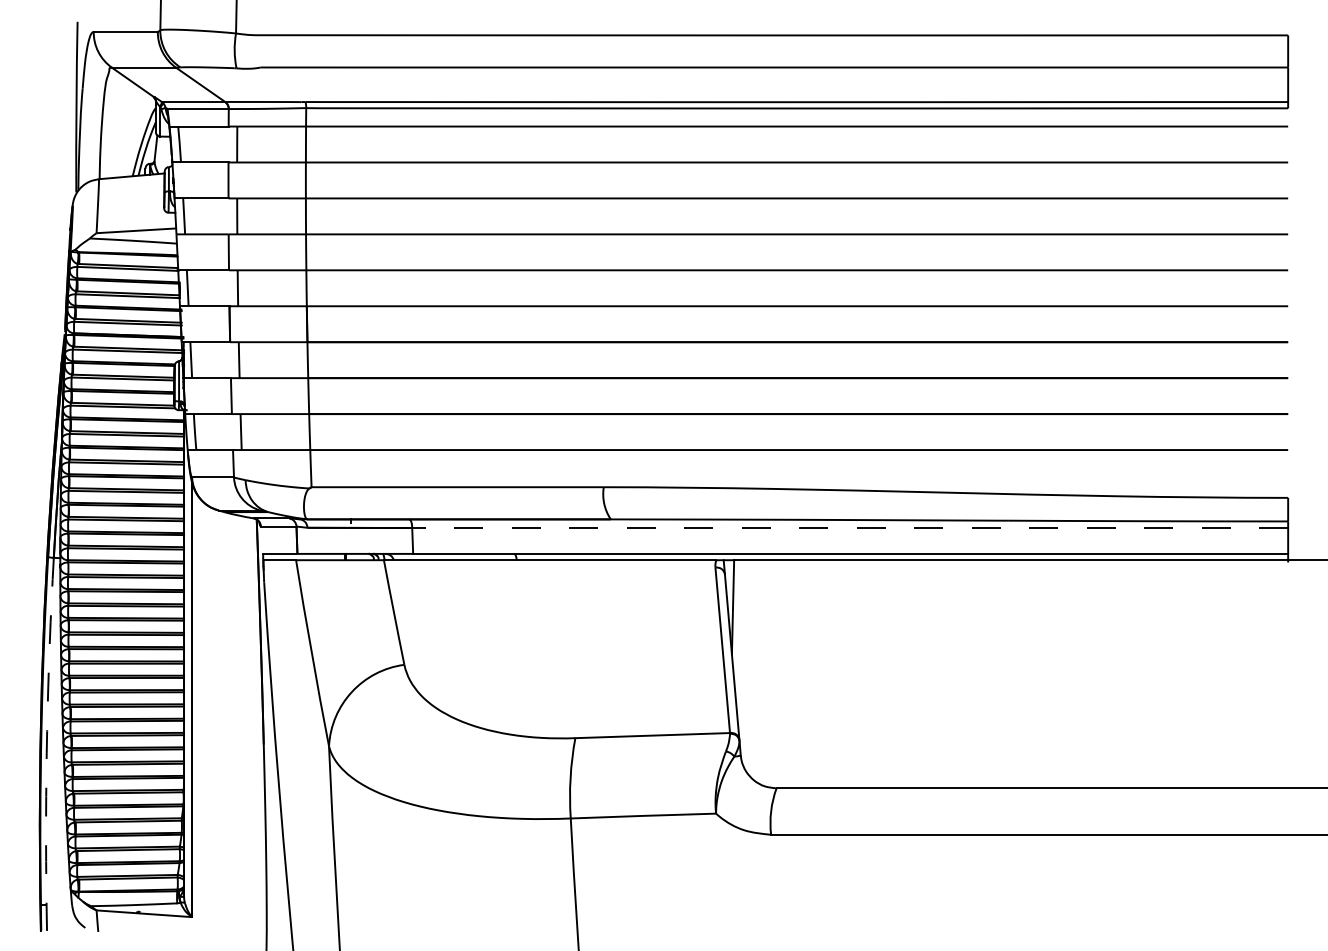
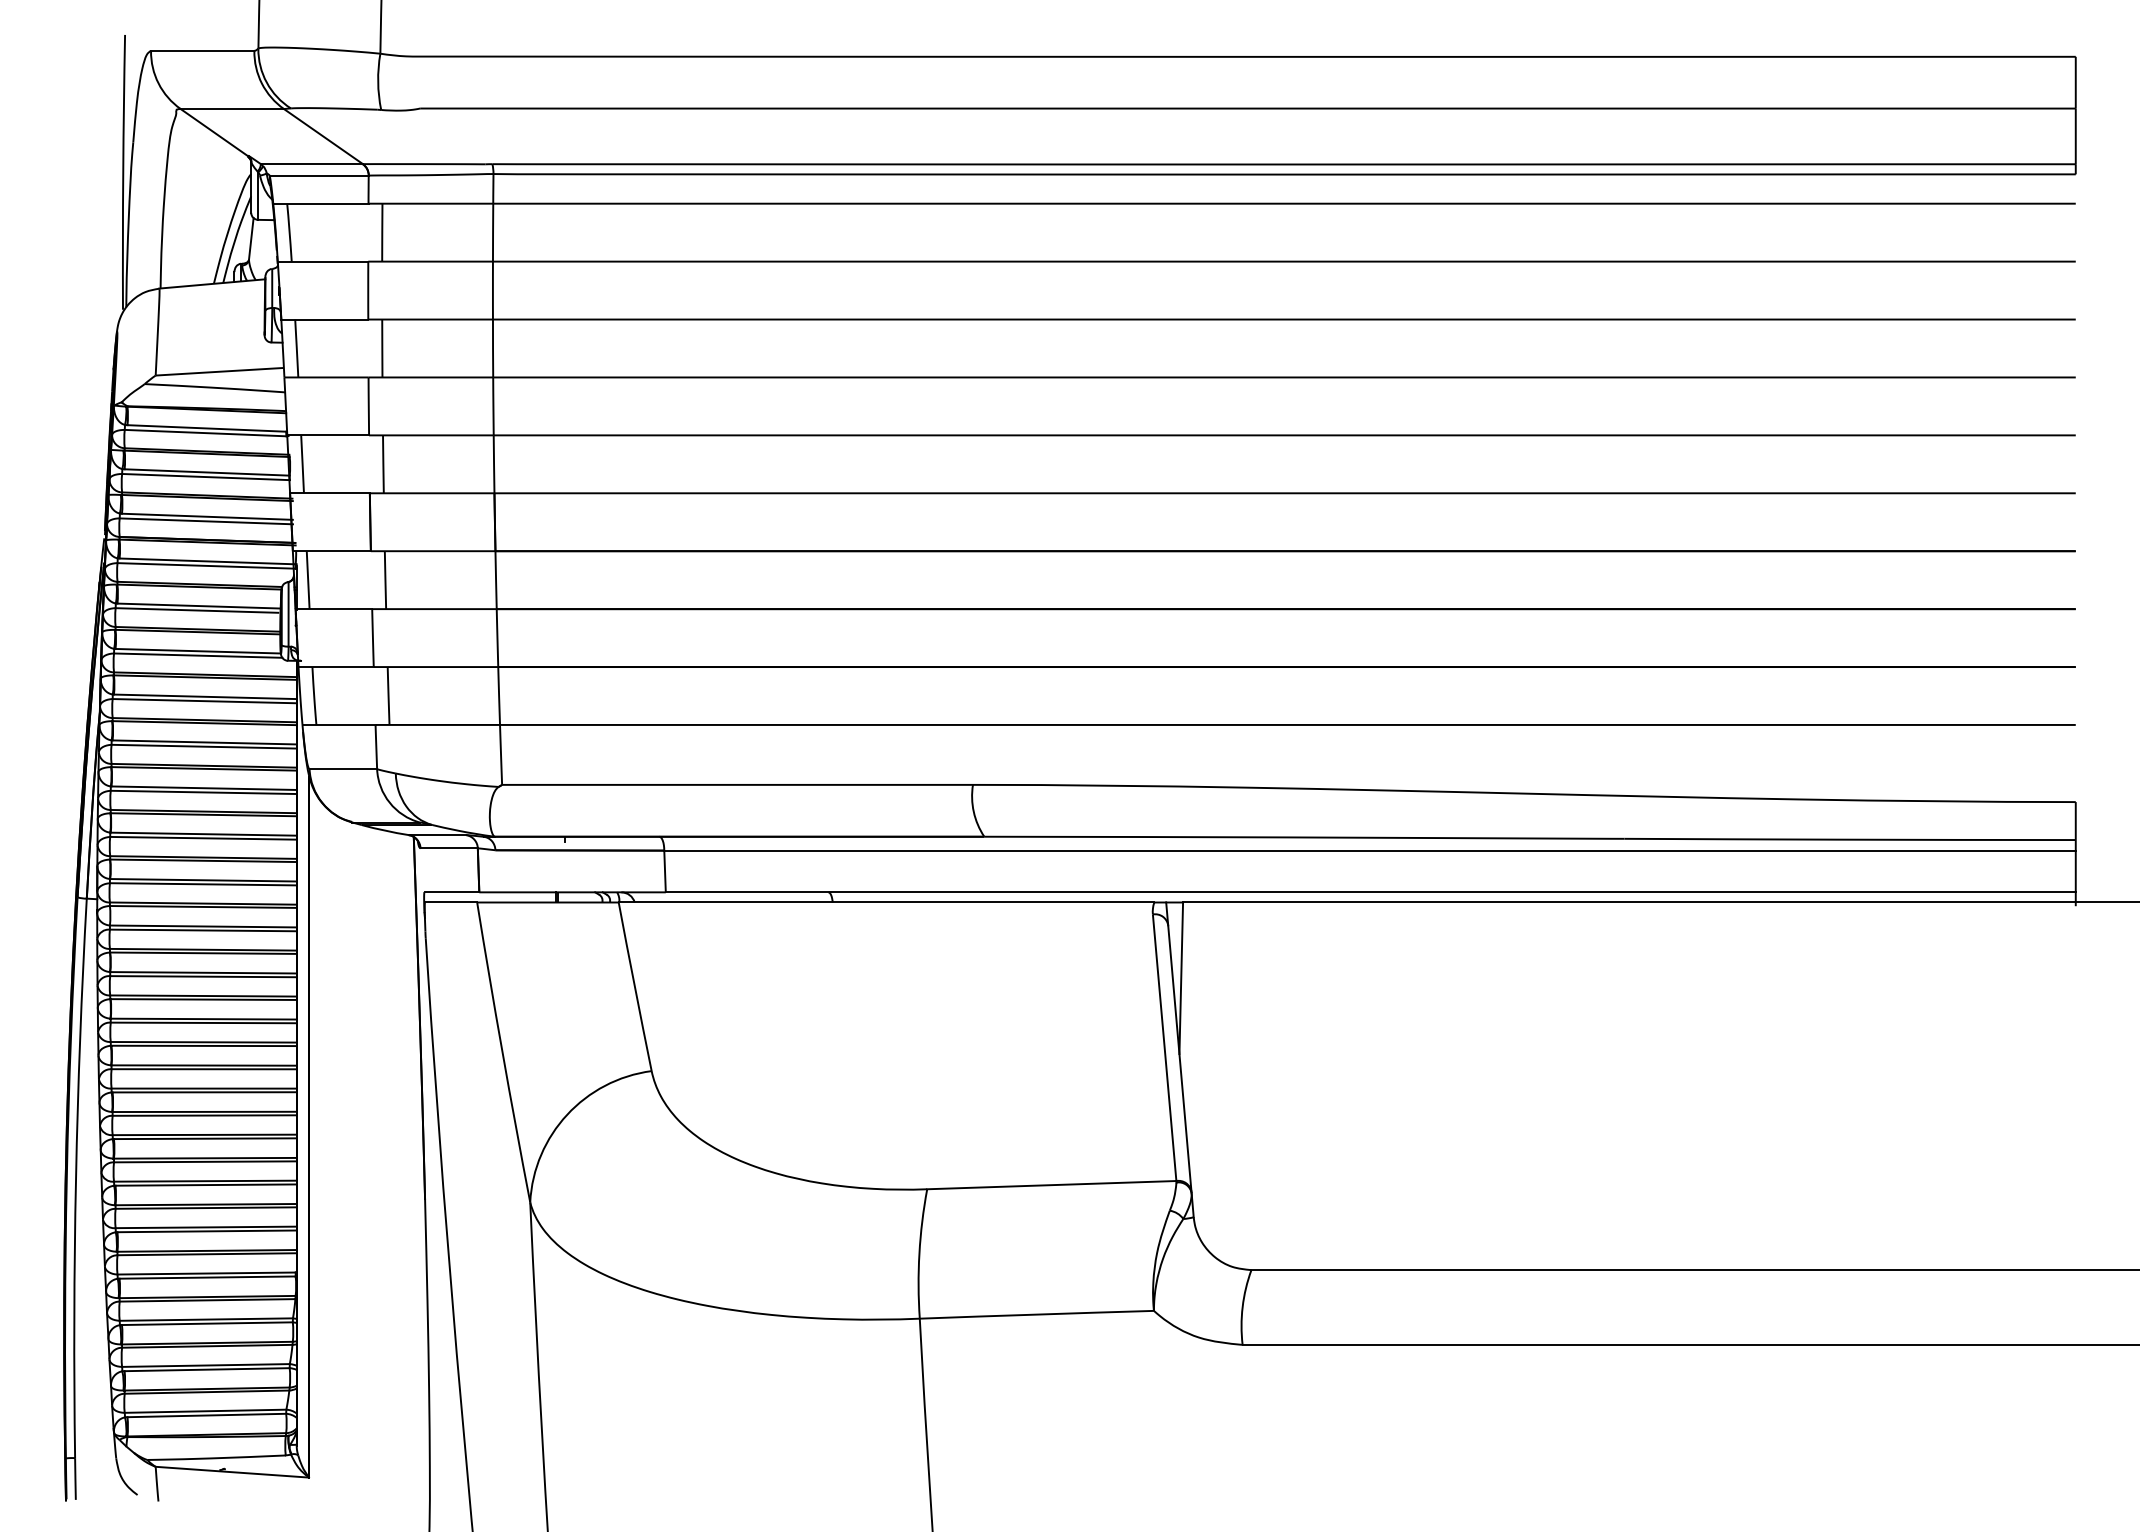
line: (850, 528) -> (1370, 851), dashed -> solid
arc: (47, 731) -> (76, 1178), dashed -> solid

